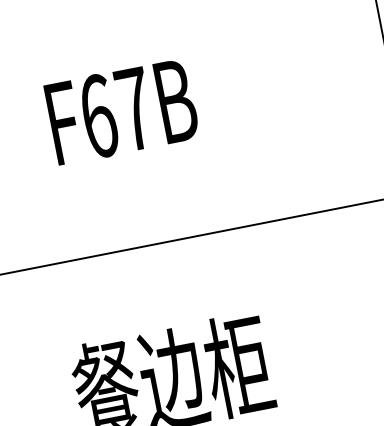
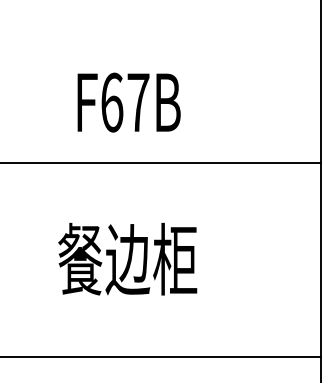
text: (121, 111) -> (128, 102), moved

